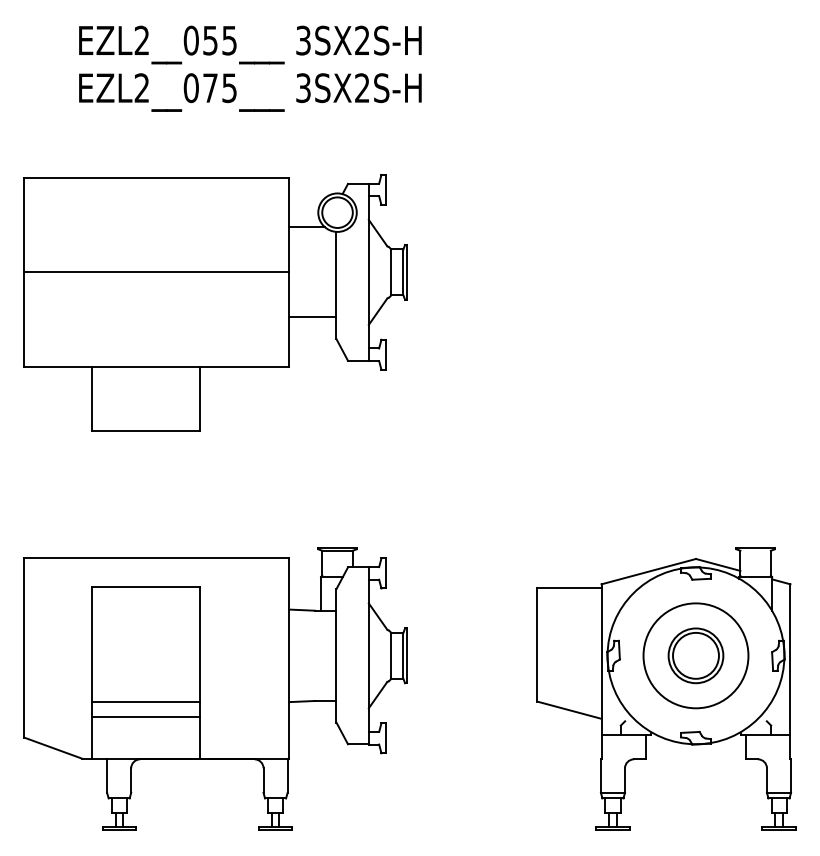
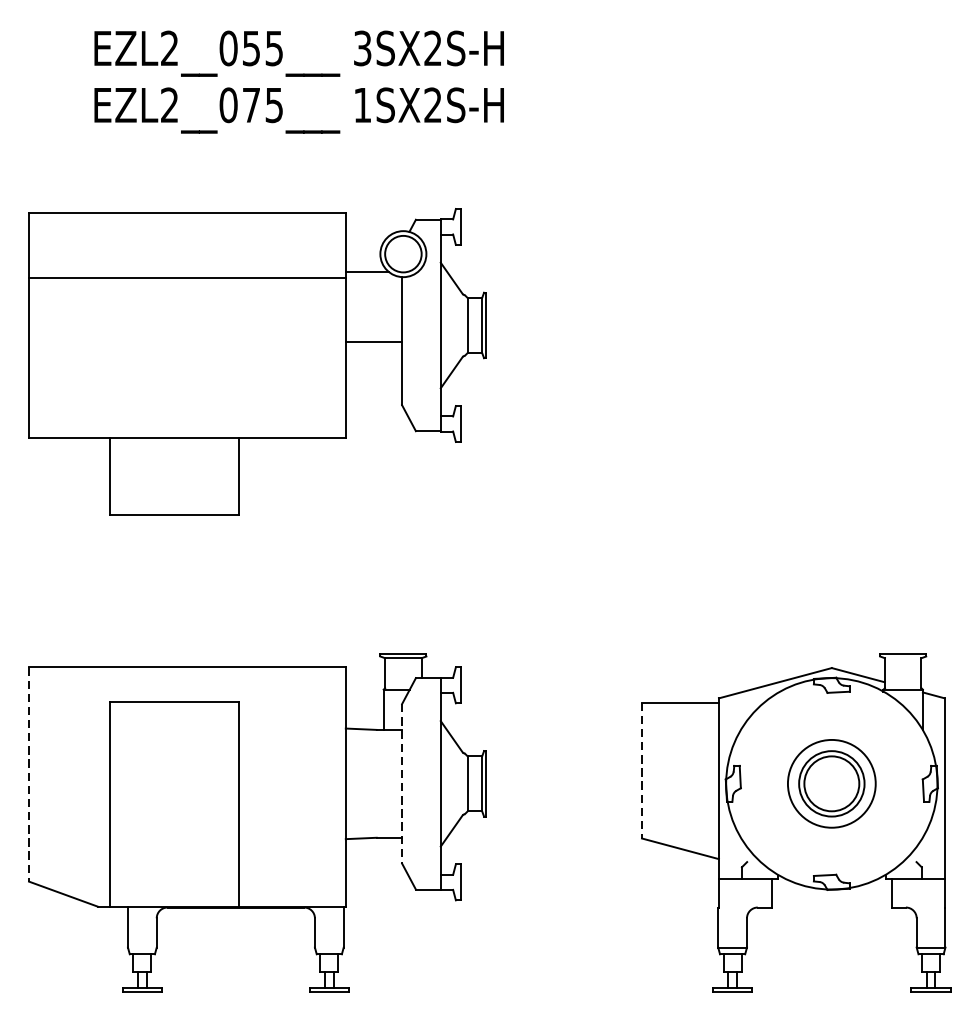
text: (303, 88) -> (362, 105), 3SX2S-H -> 1SX2S-H
line: (156, 272) -> (186, 277), moved
line: (312, 317) -> (373, 342), moved
line: (537, 644) -> (642, 770), solid -> dashed
line: (24, 648) -> (29, 775), solid -> dashed
line: (336, 655) -> (402, 783), solid -> dashed
circle: (695, 655) -> (831, 783), size x0.7
line: (145, 701) -> (173, 838), removed
line: (145, 716) -> (173, 856), removed

